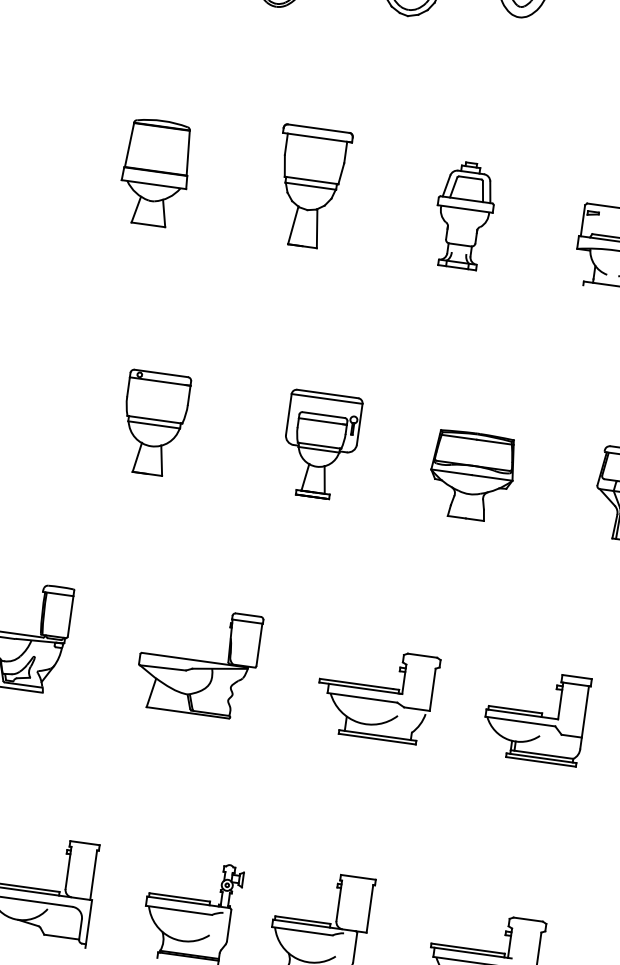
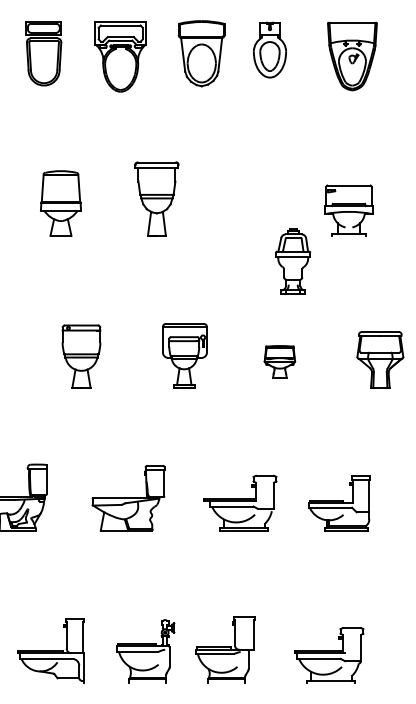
part: (464, 215) -> (293, 261), moved
part: (471, 475) -> (279, 361), size x0.6

